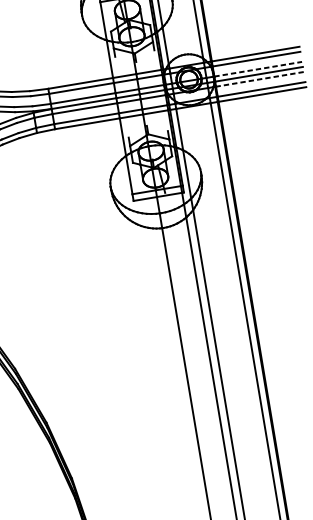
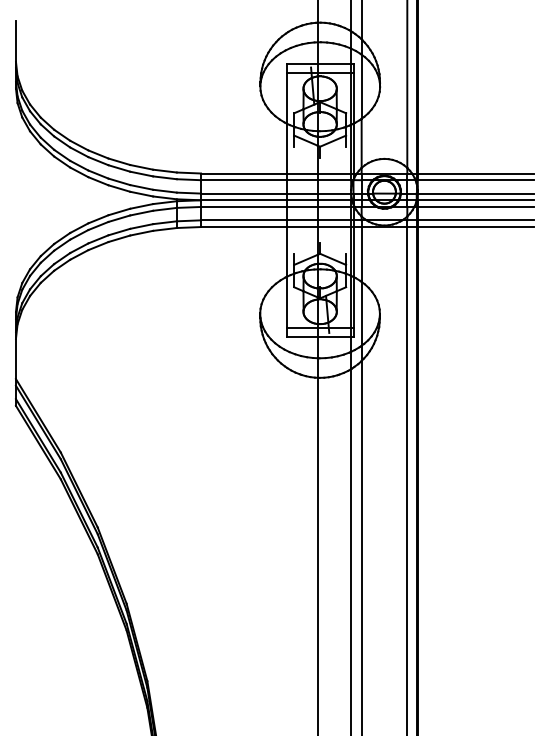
line: (258, 69) -> (476, 193), dashed -> solid
line: (259, 79) -> (475, 206), dashed -> solid

